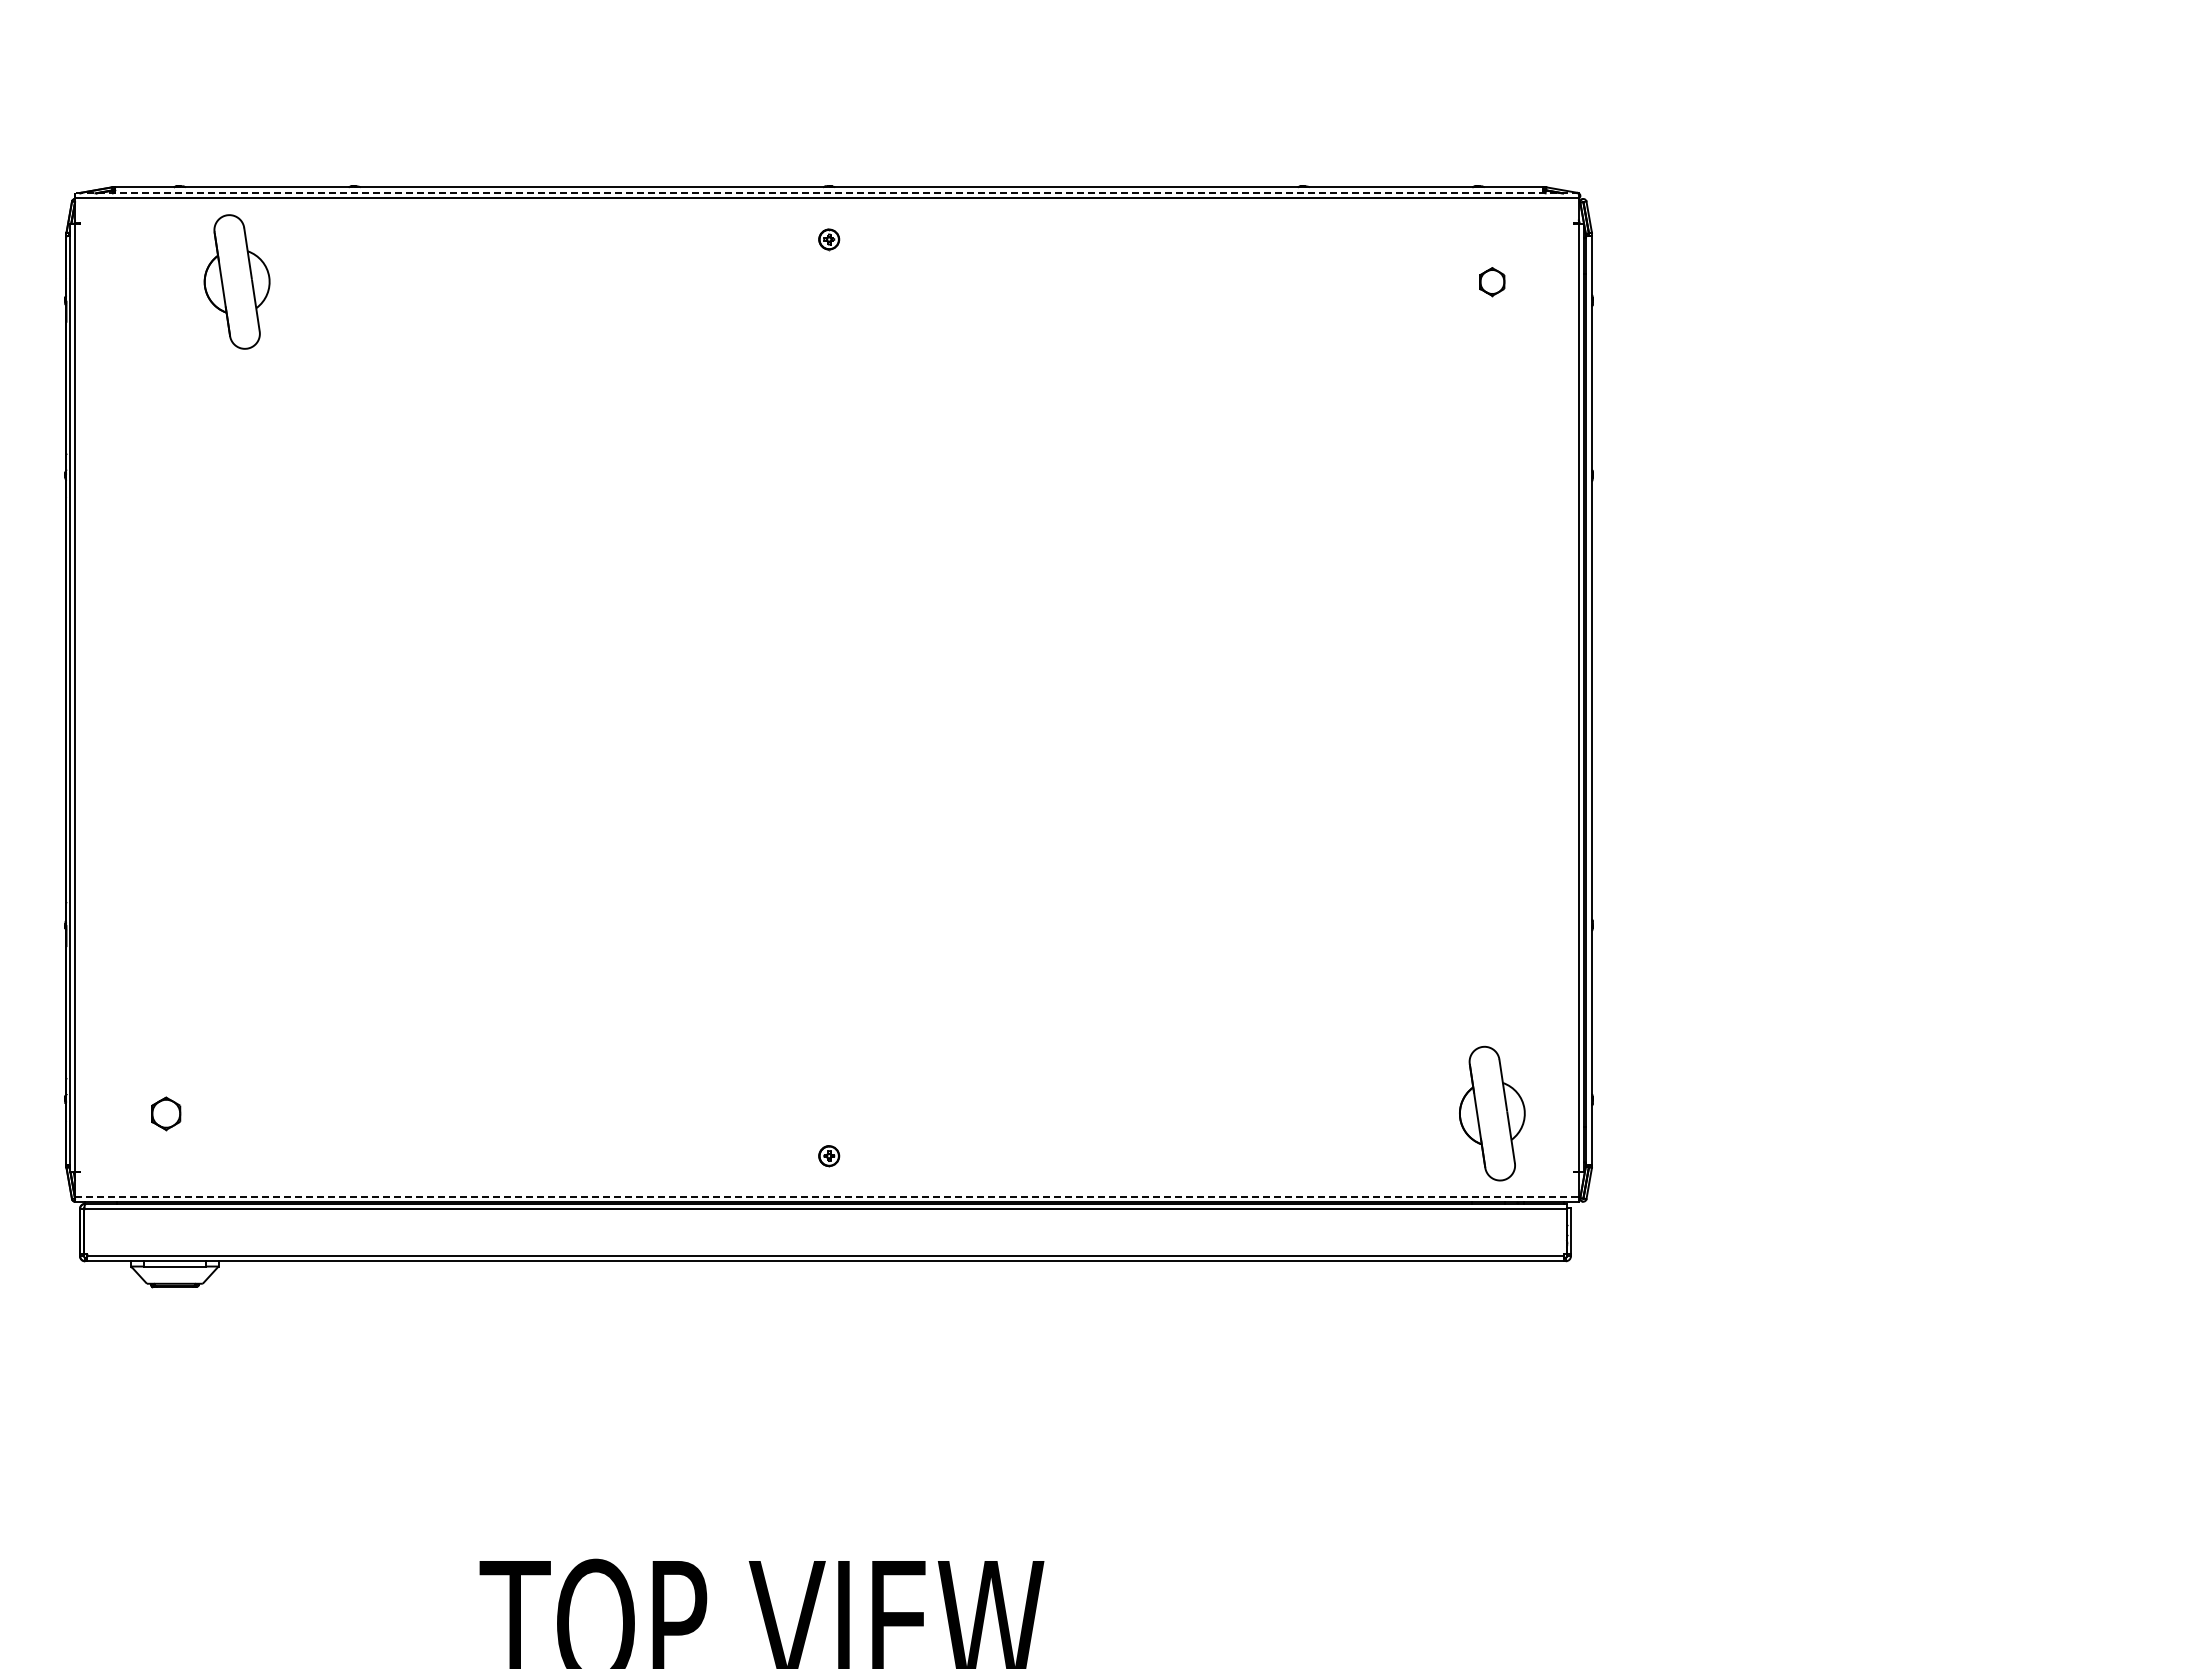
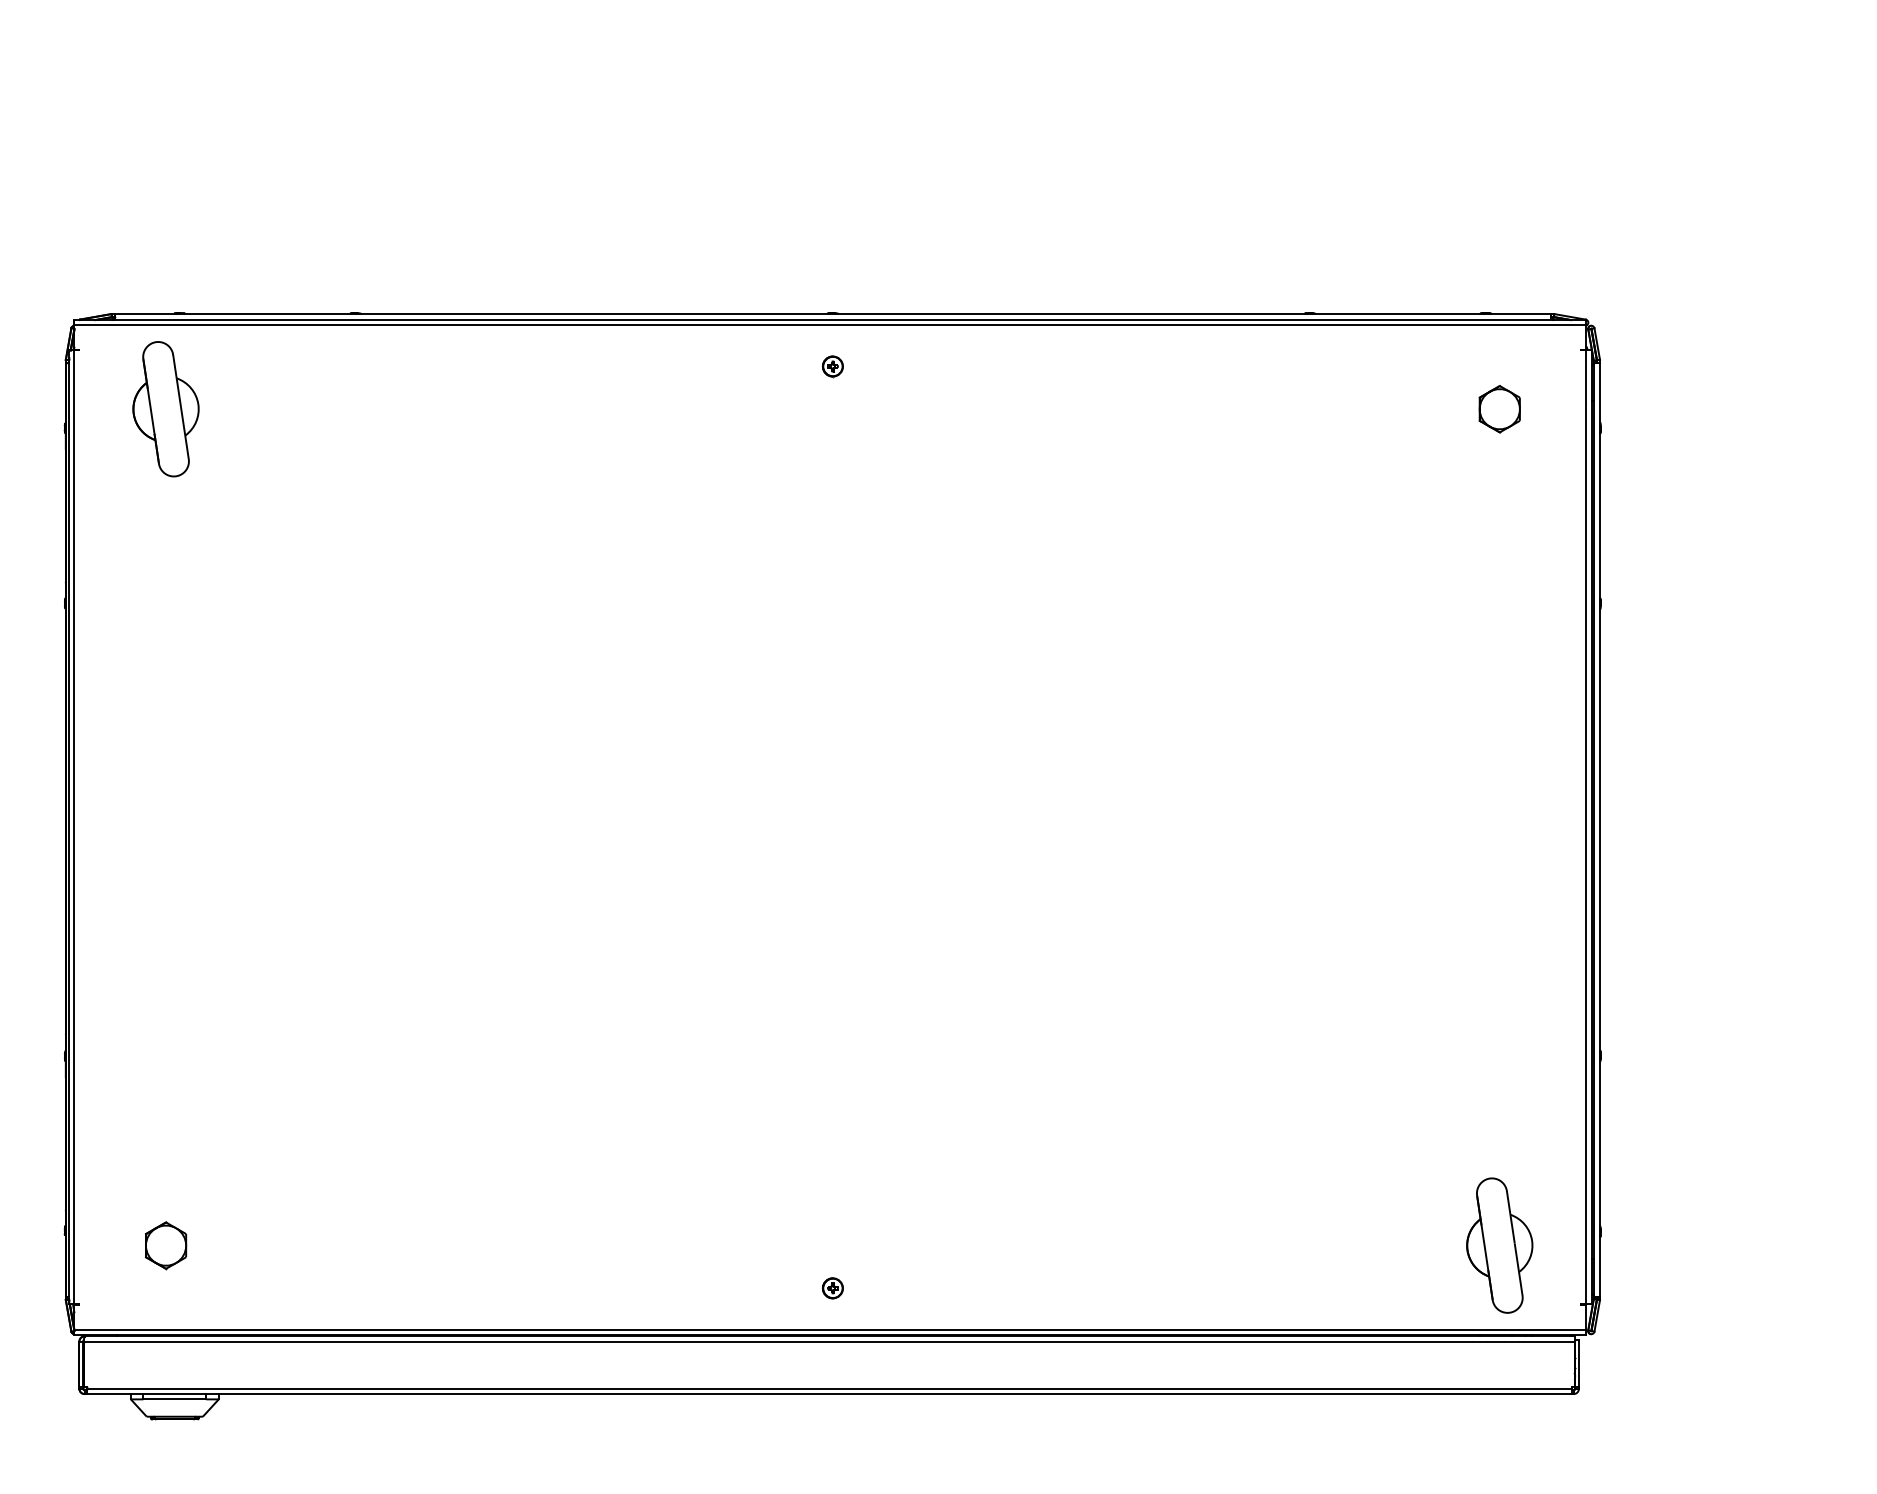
line: (826, 193) -> (830, 320), dashed -> solid
part: (236, 281) -> (165, 408), moved
part: (1492, 281) -> (1499, 408), size x1.67
part: (166, 1113) -> (166, 1245), size x1.43
line: (826, 1197) -> (830, 1329), dashed -> solid

